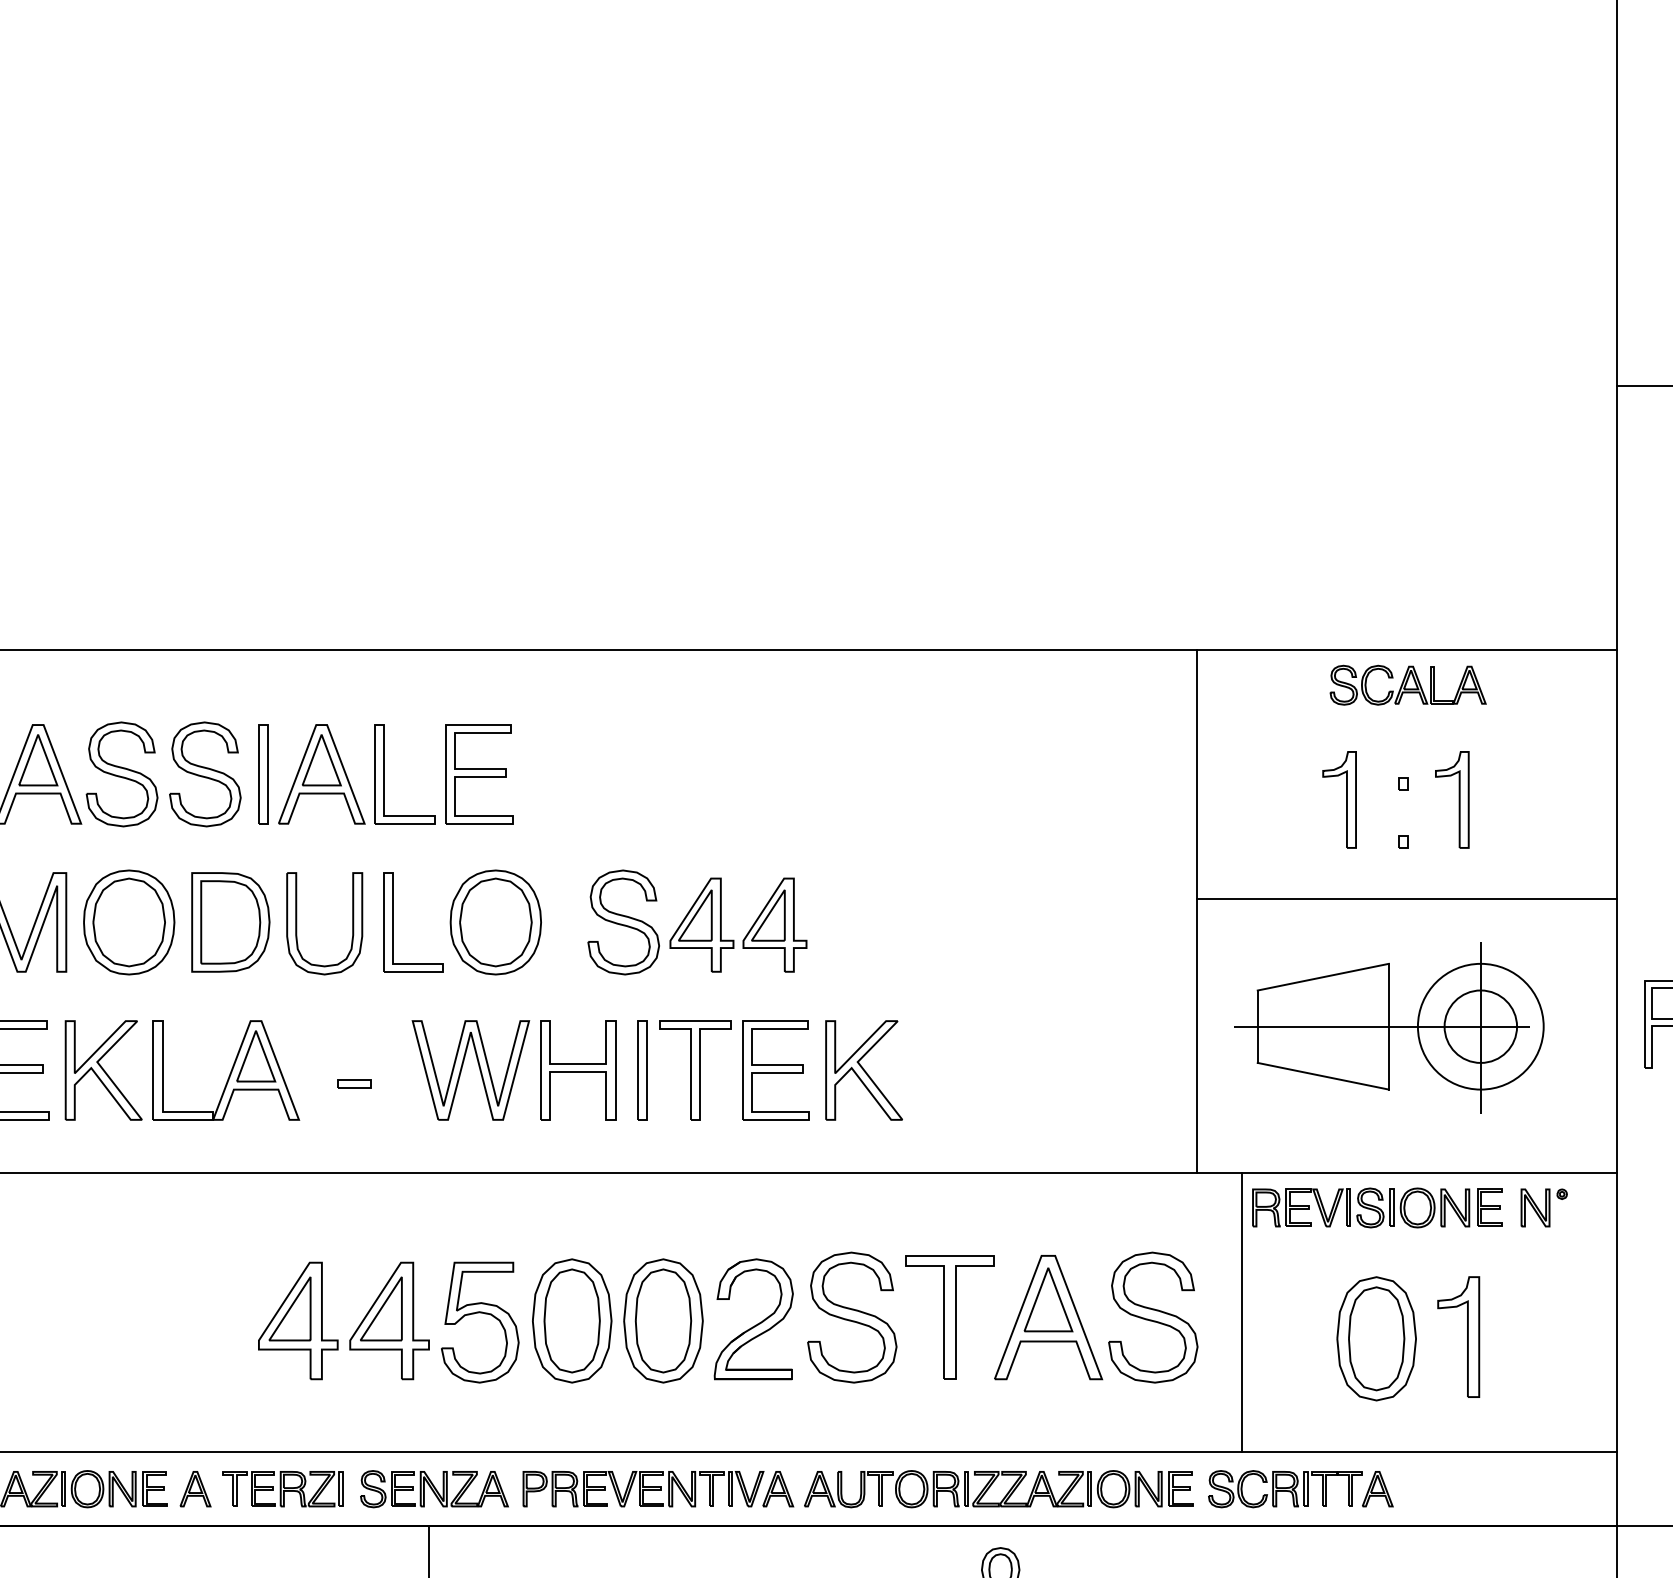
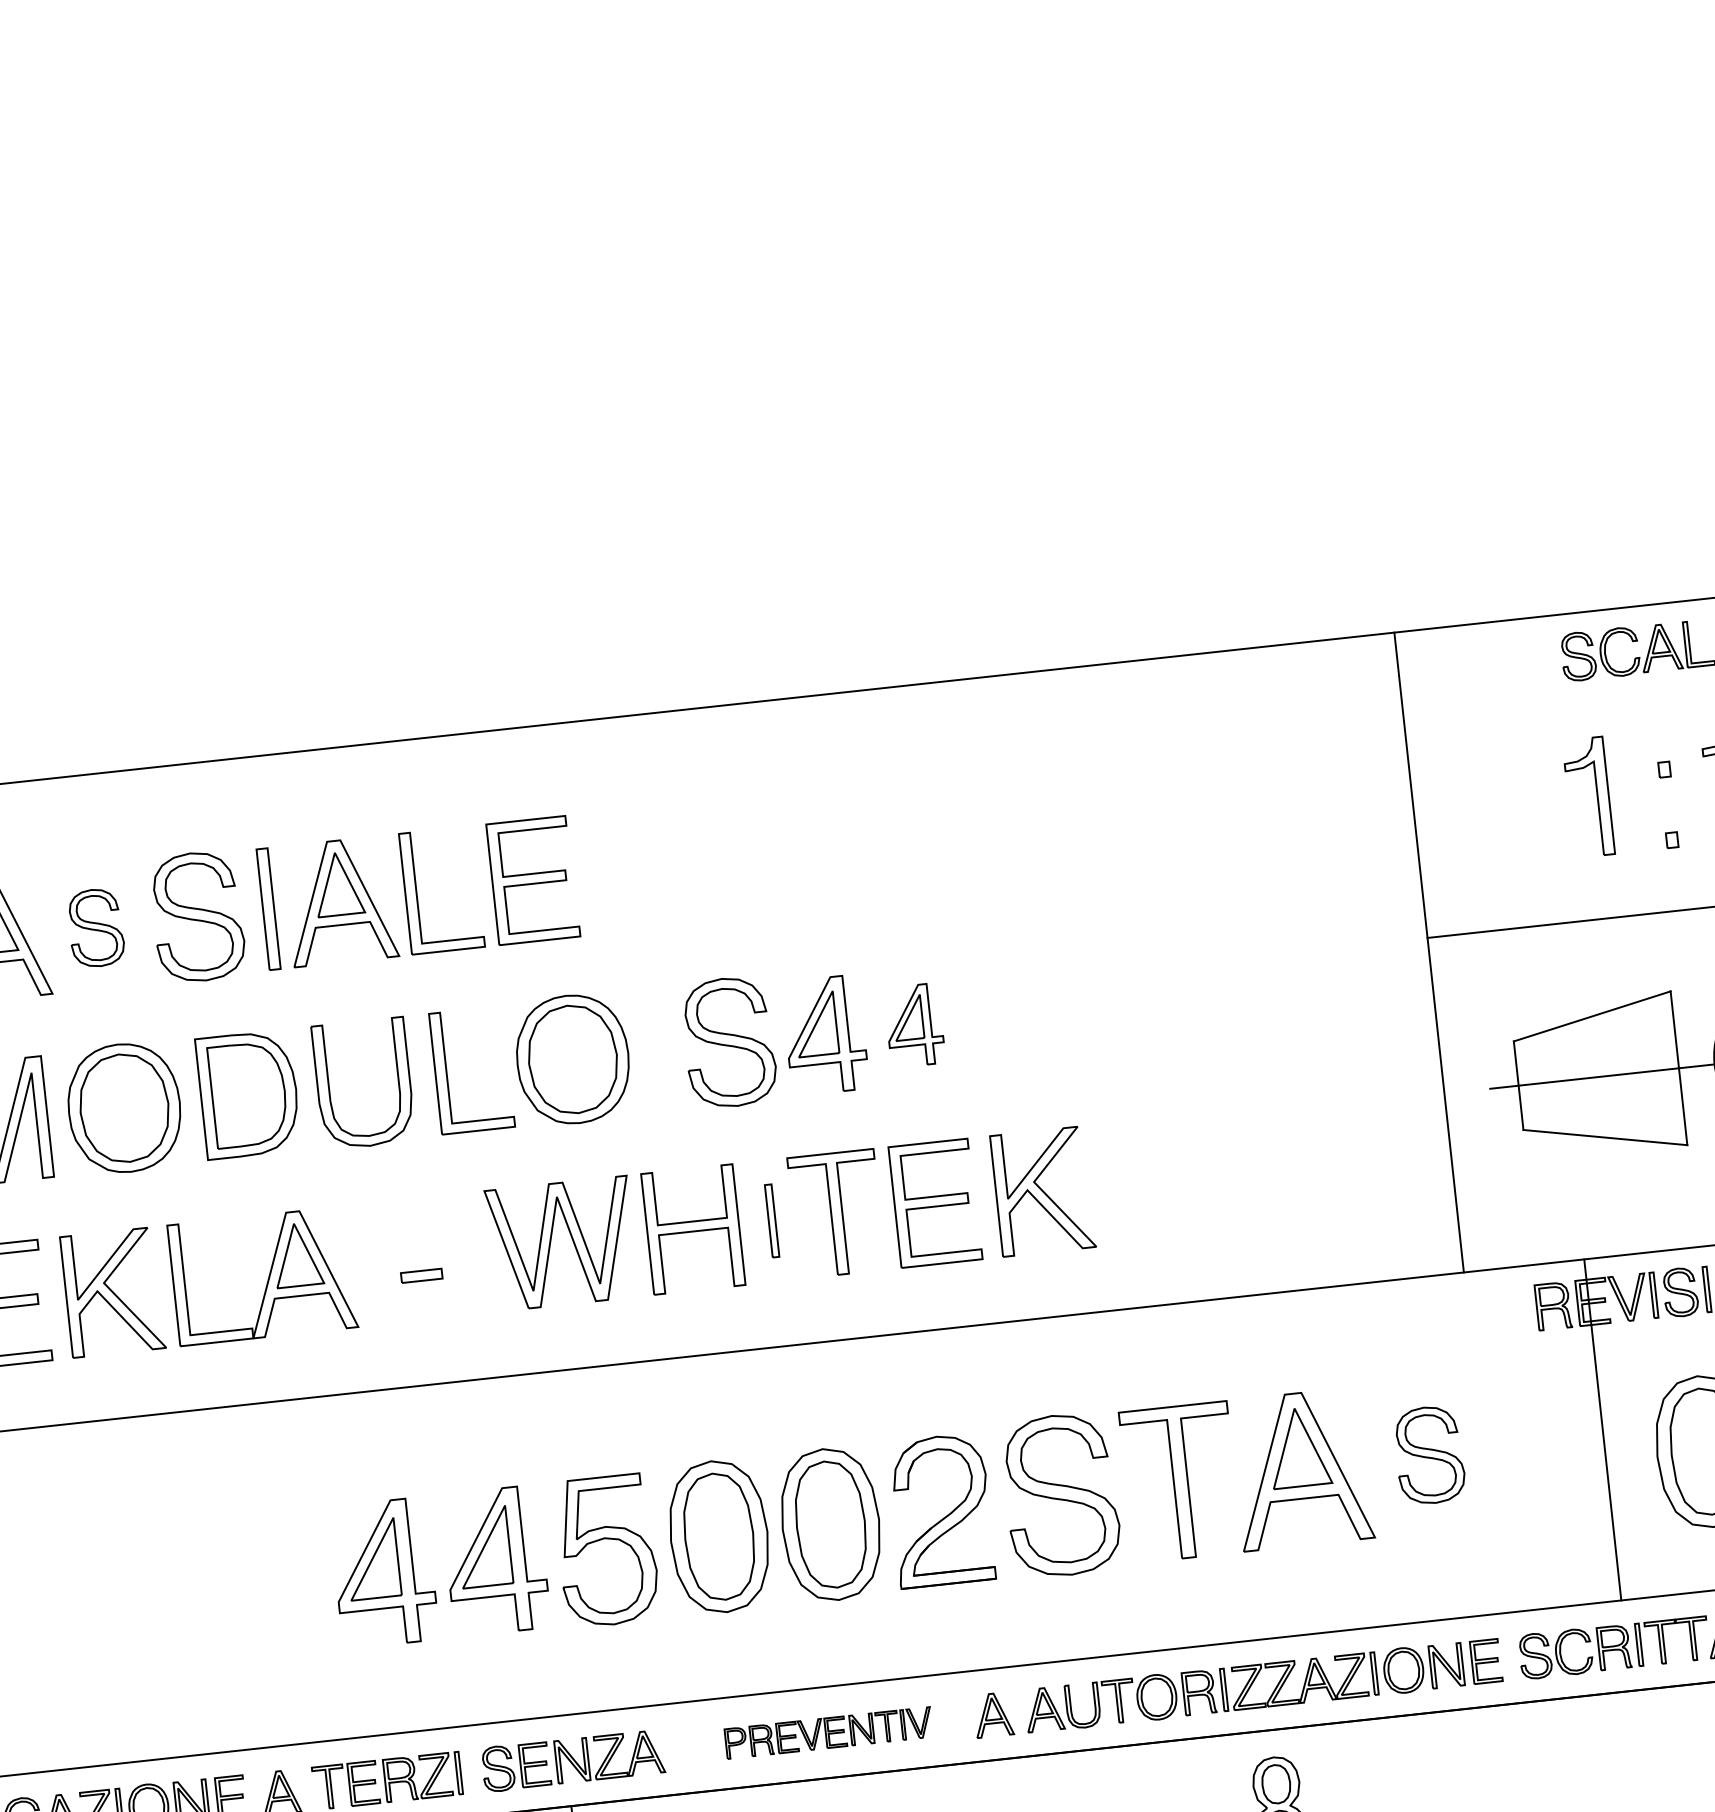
part: (121, 774) -> (95, 928), size x0.6
part: (774, 924) -> (914, 1024), size x0.7
part: (642, 1070) -> (771, 1221), size x0.6
line: (1241, 1311) -> (1602, 1429), moved
part: (1153, 1317) -> (1429, 1455), size x0.6
part: (643, 1489) -> (828, 1733), size x0.7

